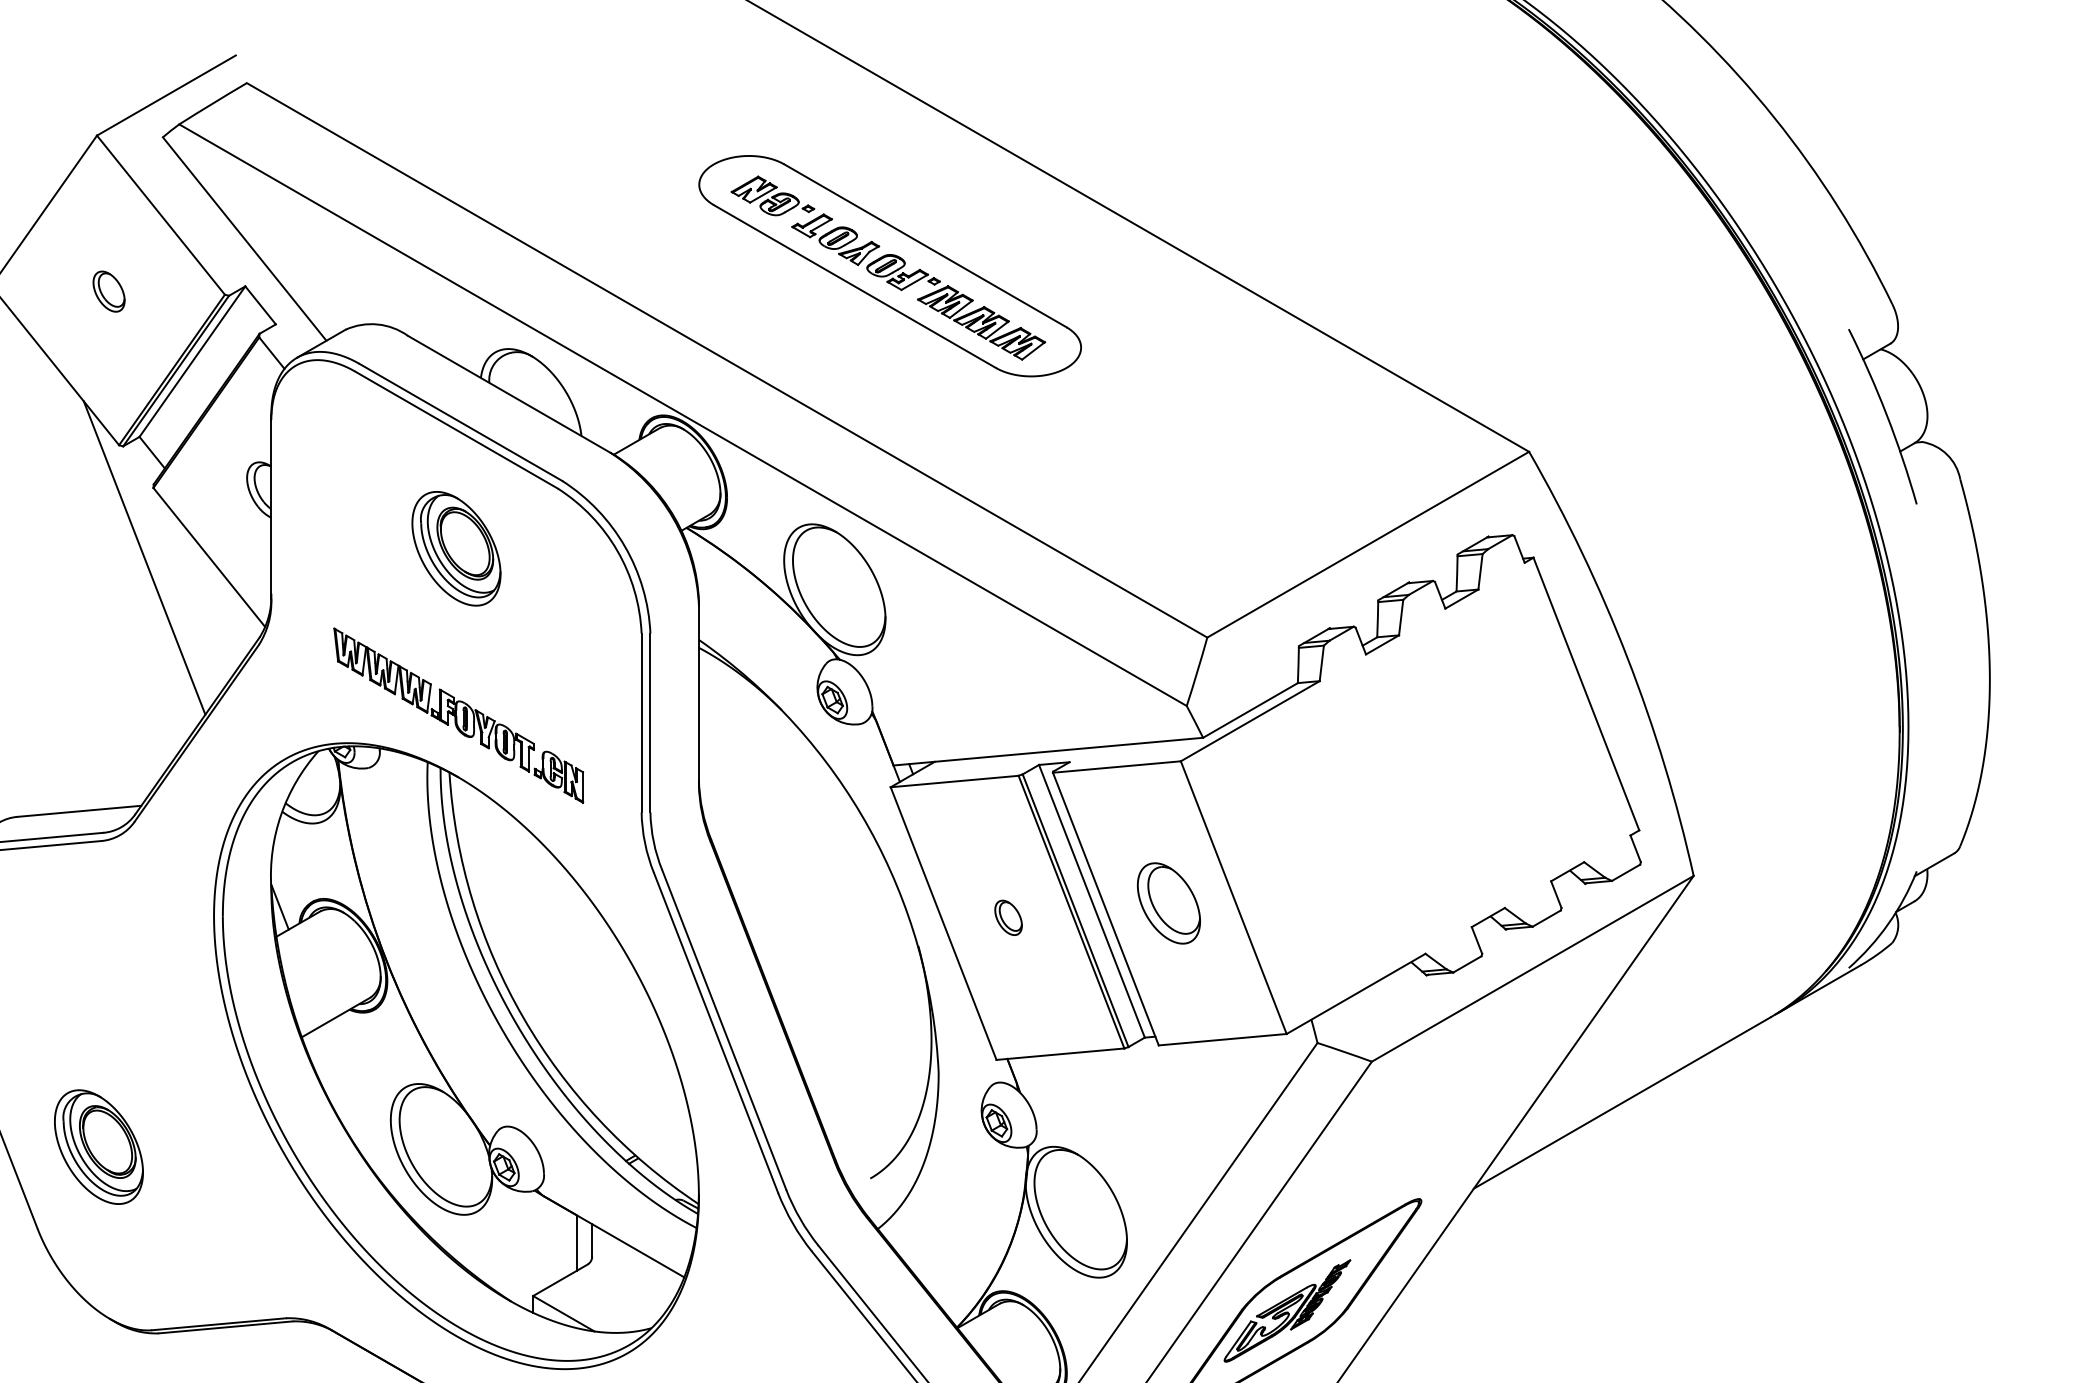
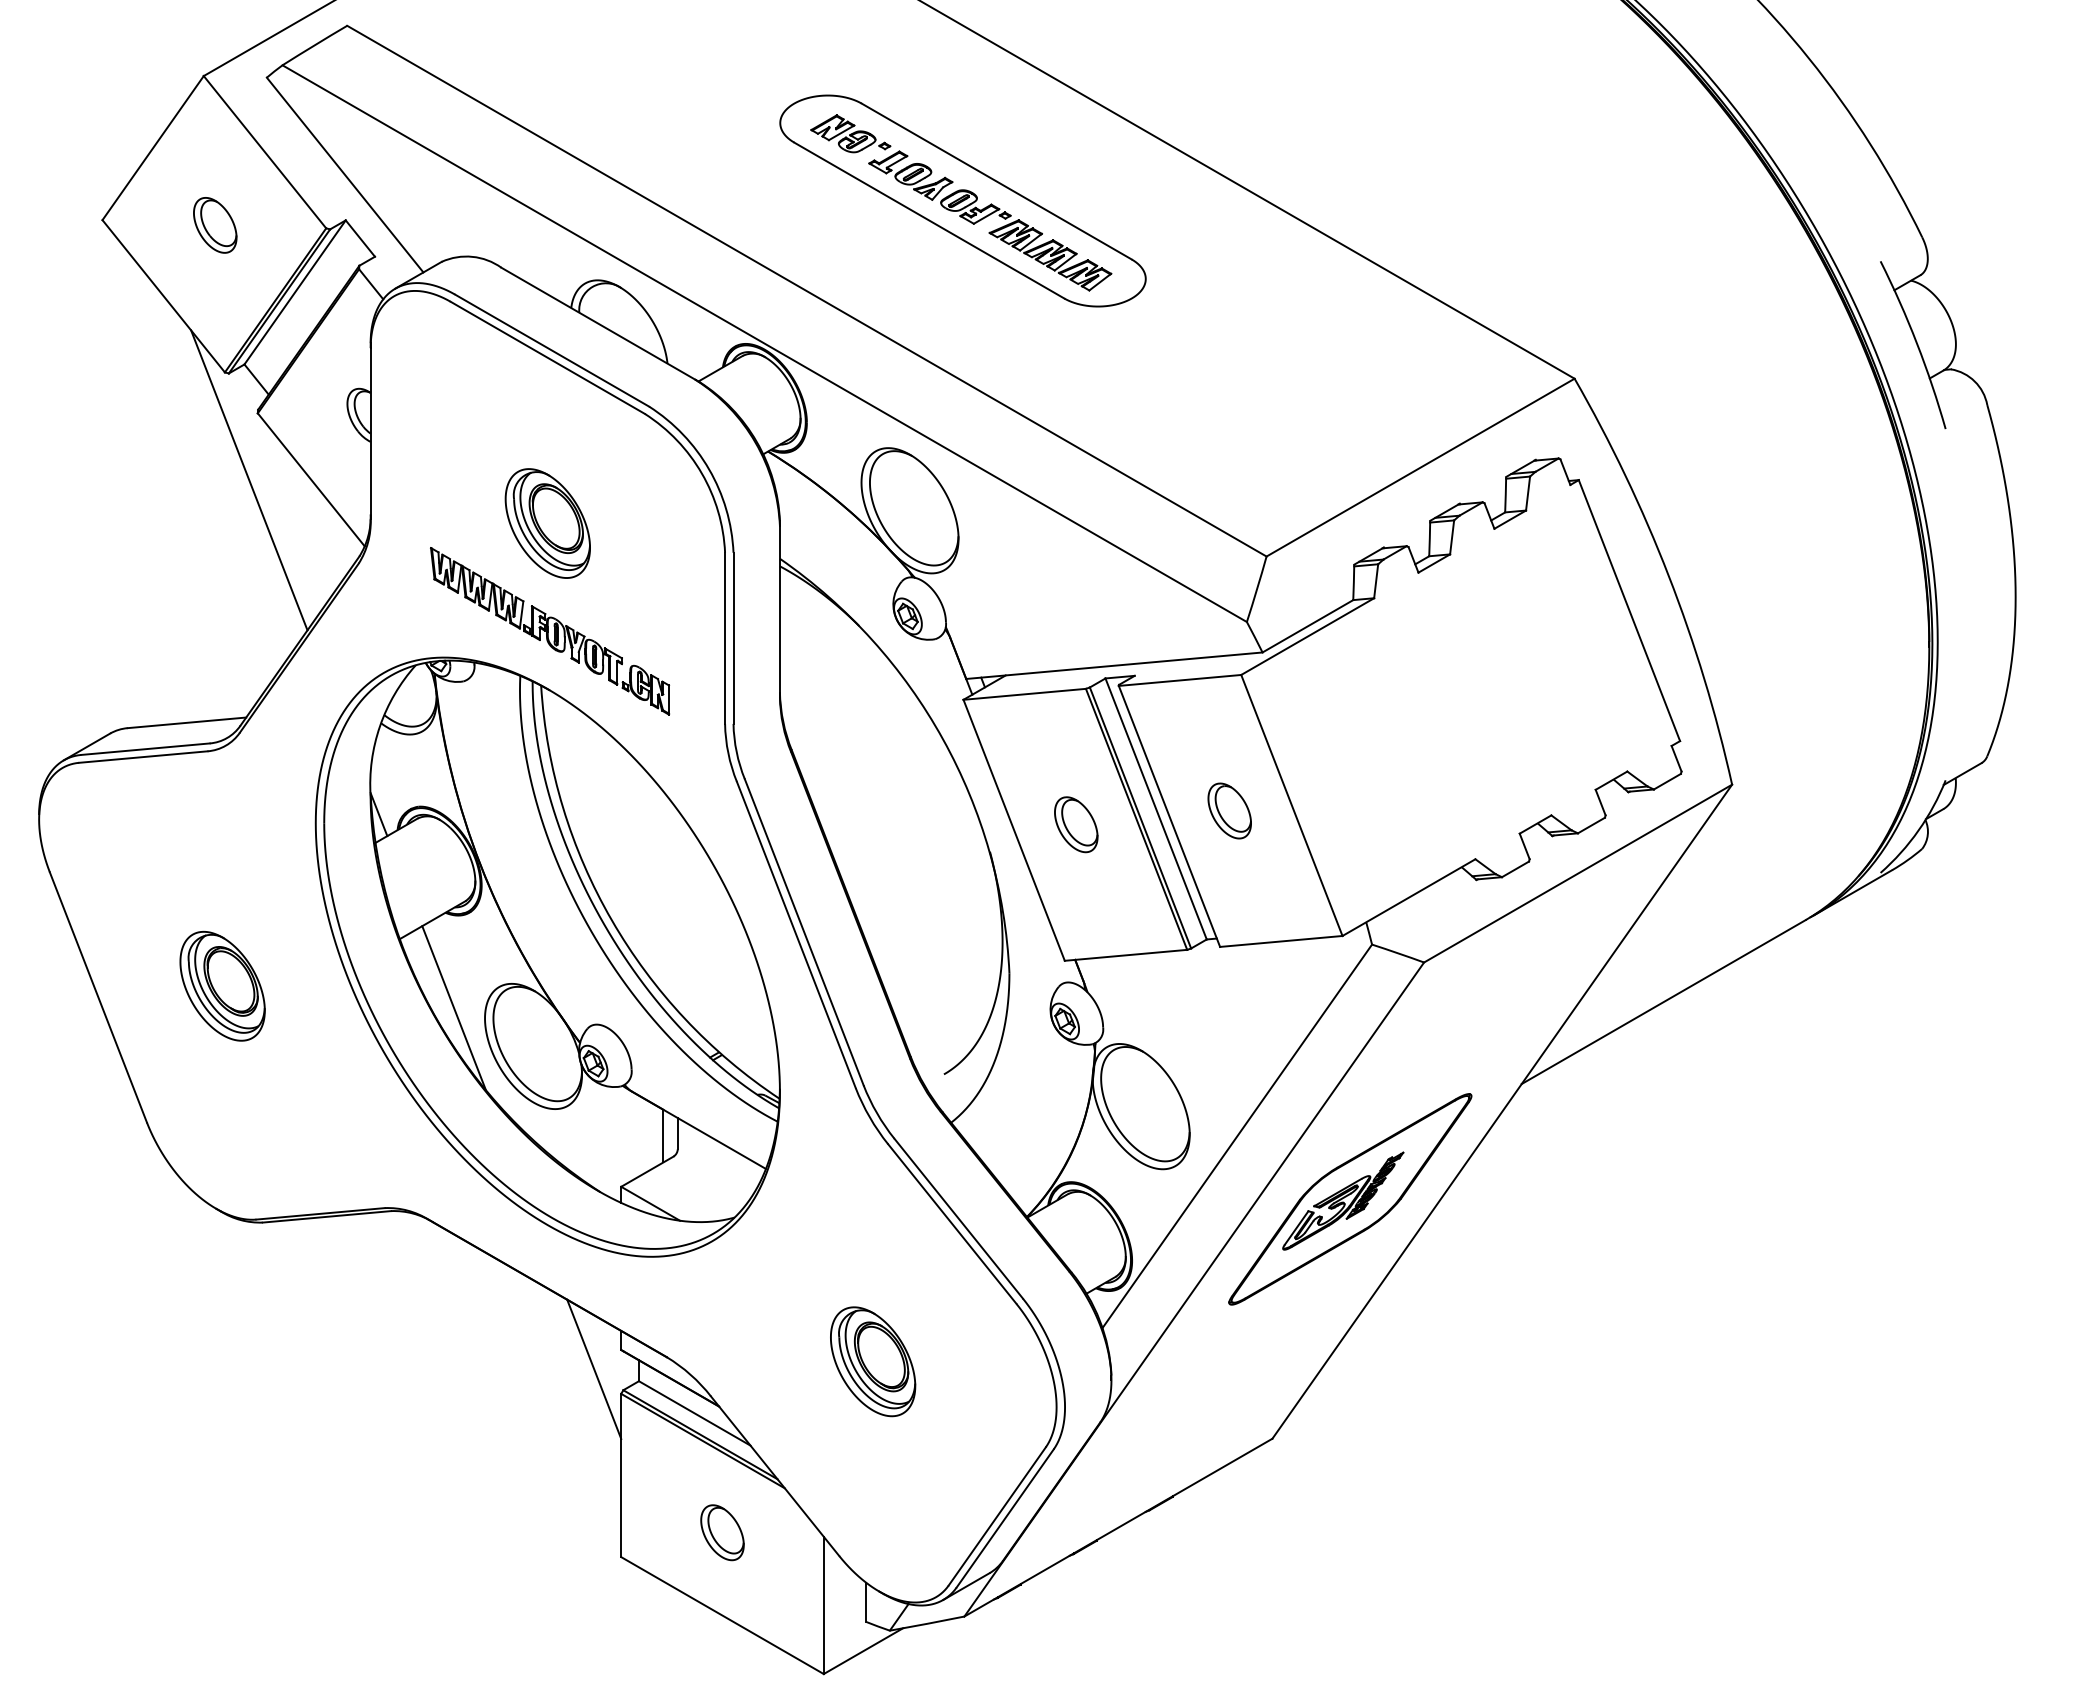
part: (109, 291) -> (215, 225), size x1.43
part: (456, 548) -> (547, 523), moved
part: (1168, 902) -> (1229, 810), size x0.71
part: (1008, 917) -> (1076, 824), size x1.67
line: (357, 1108) -> (453, 1007), added
part: (98, 1146) -> (222, 985), moved

